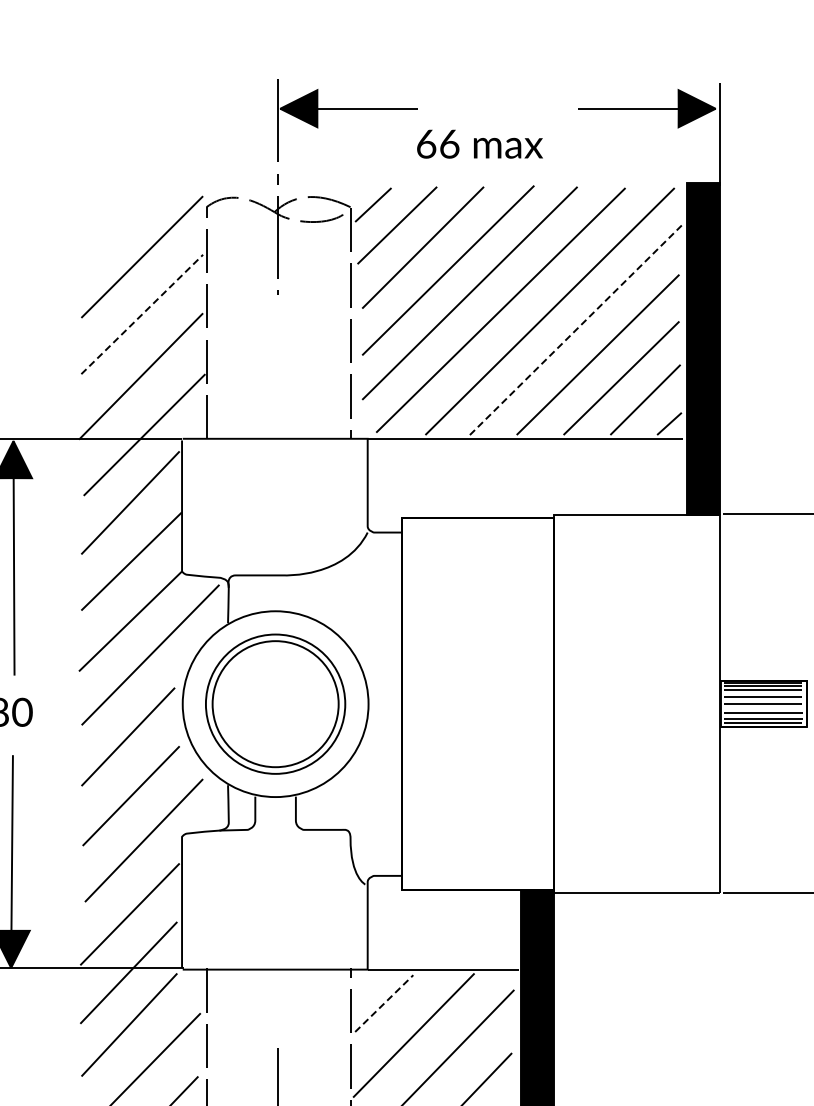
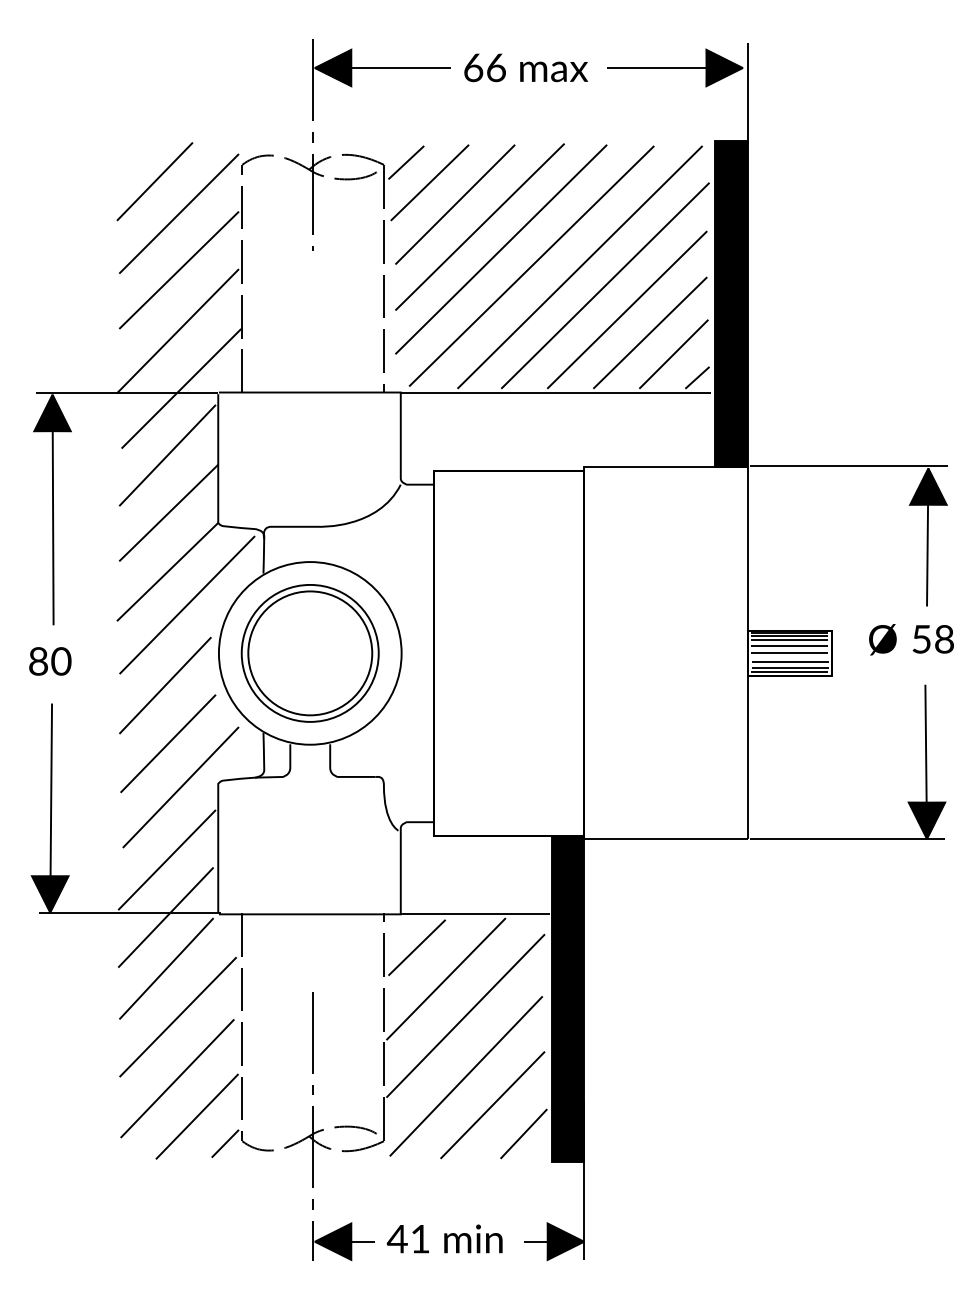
part: (480, 143) -> (526, 67), moved
line: (117, 224) -> (154, 181), added
line: (142, 314) -> (179, 270), dashed -> solid
line: (575, 329) -> (605, 285), dashed -> solid
line: (384, 1003) -> (417, 947), dashed -> solid

